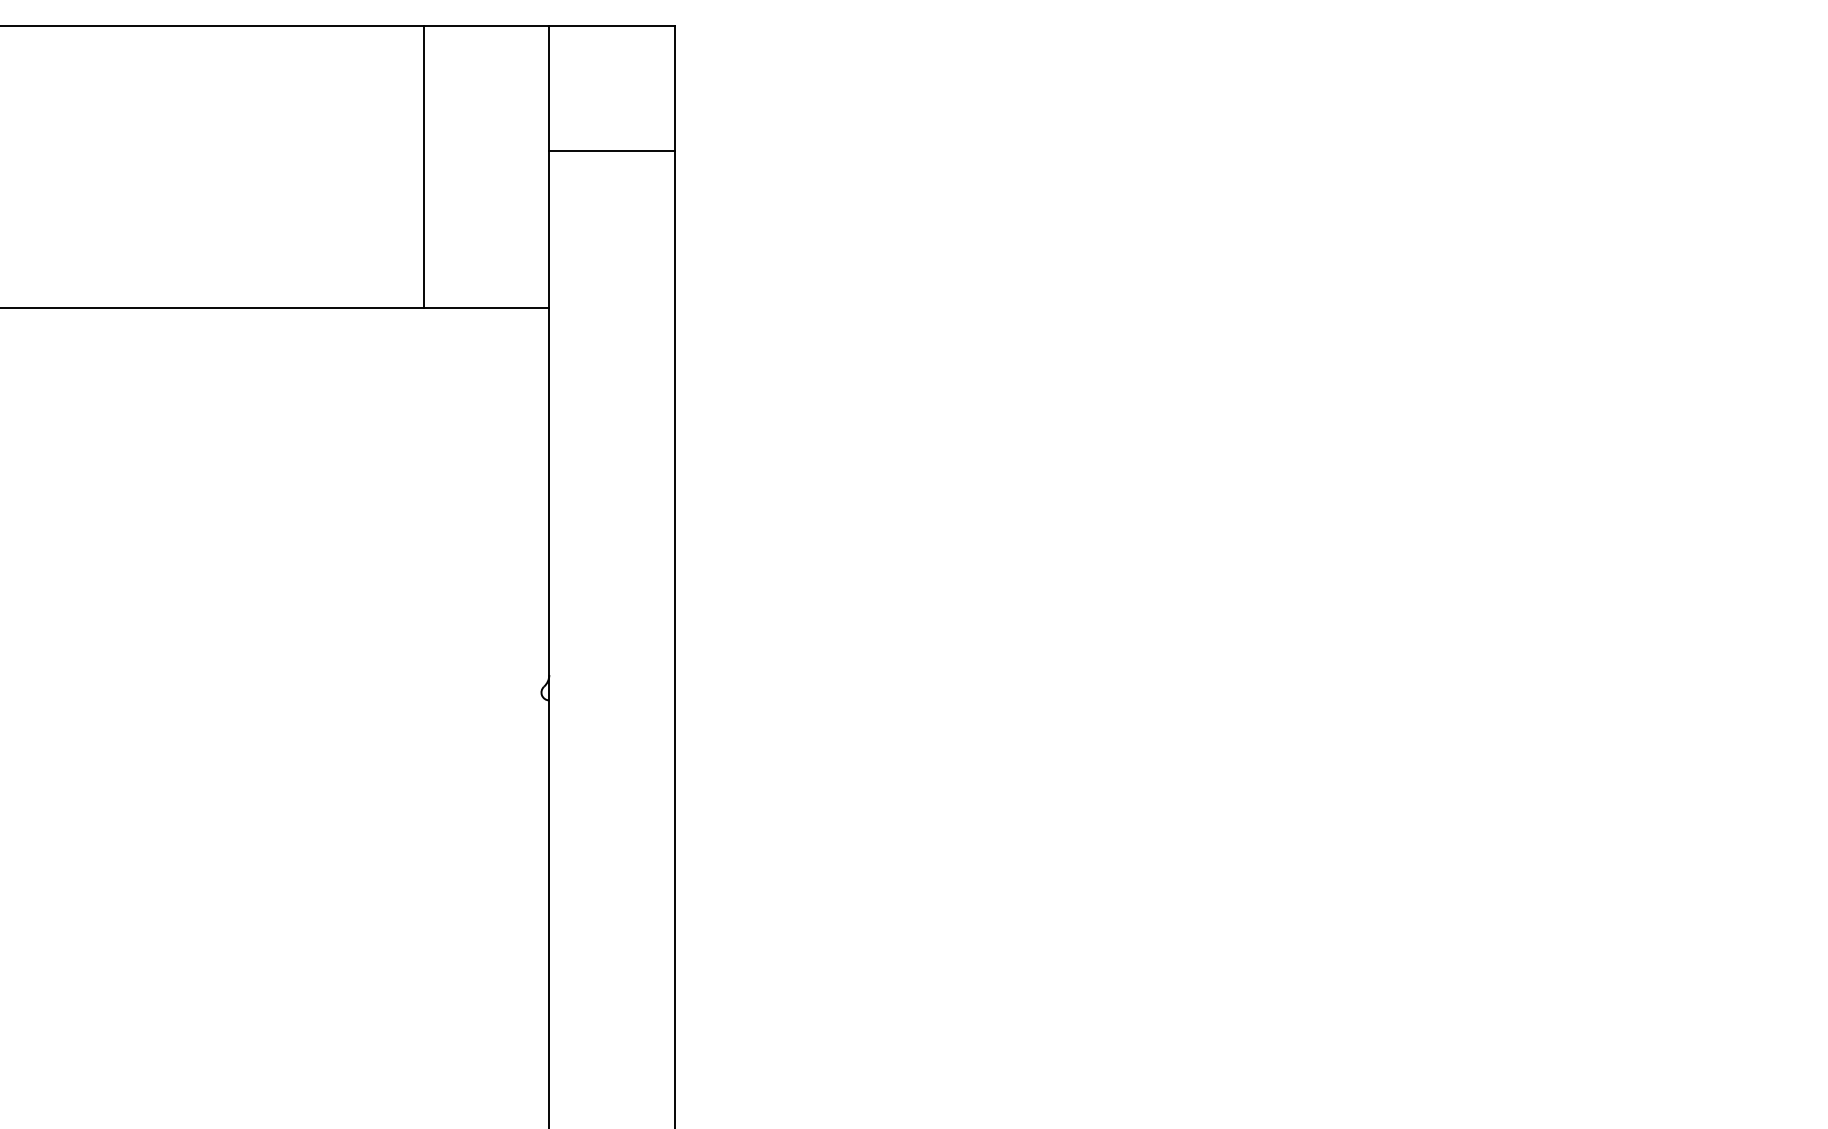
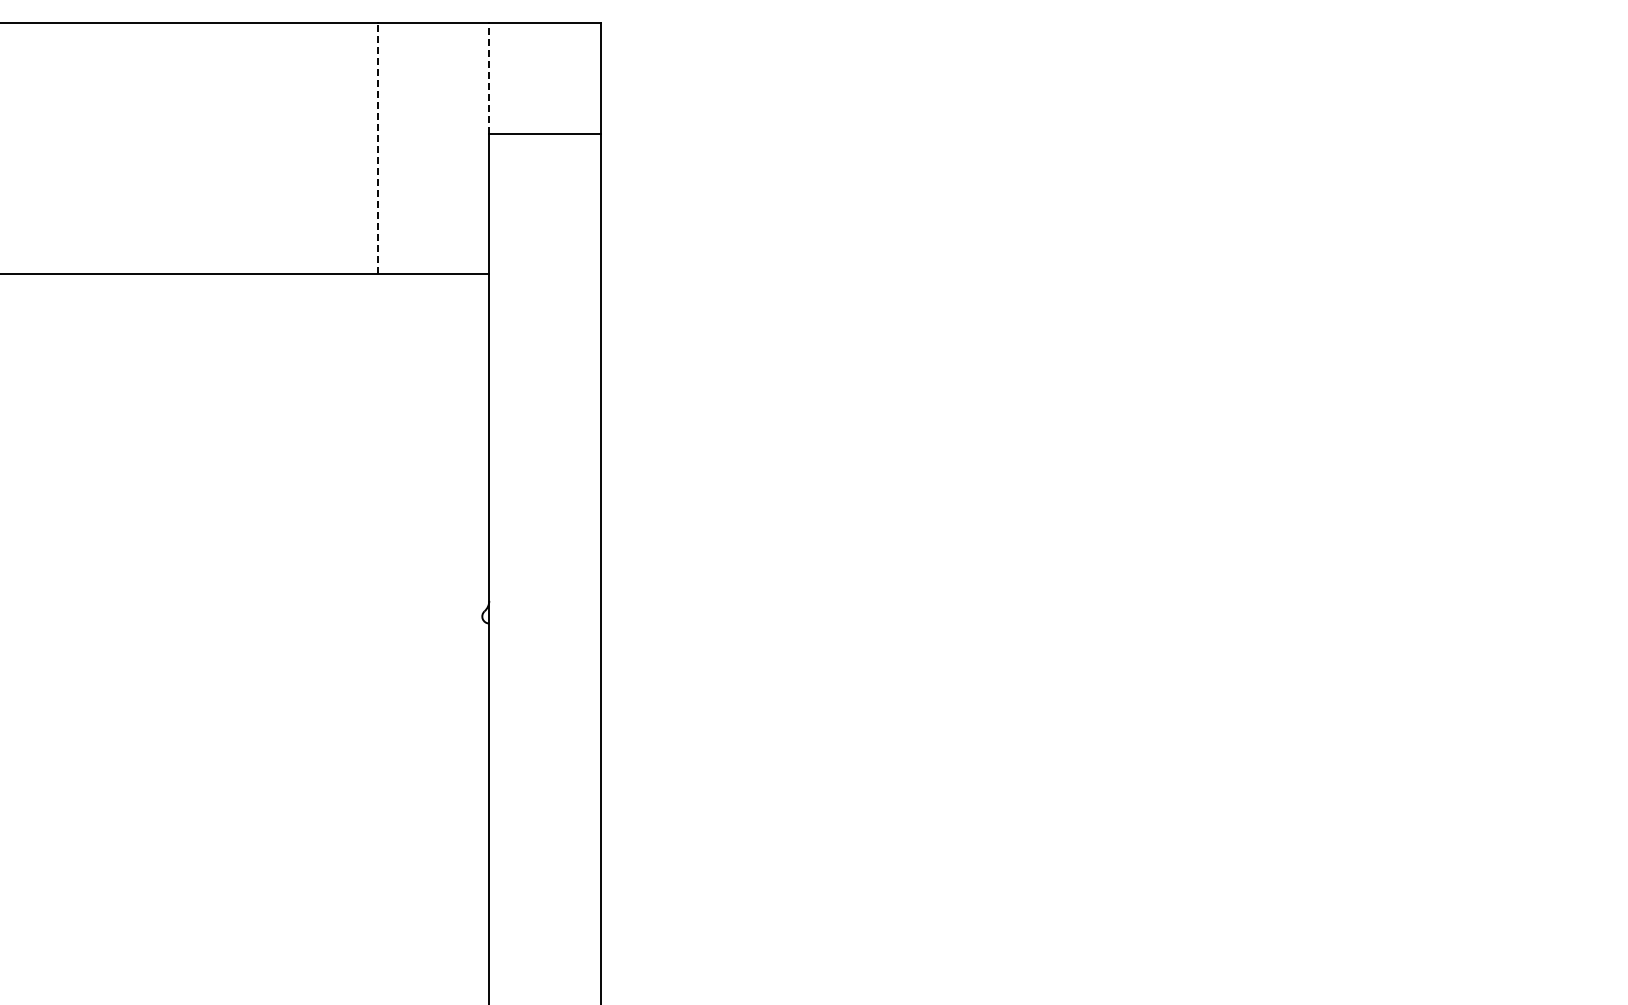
line: (549, 88) -> (489, 78), solid -> dashed
line: (423, 166) -> (377, 148), solid -> dashed

